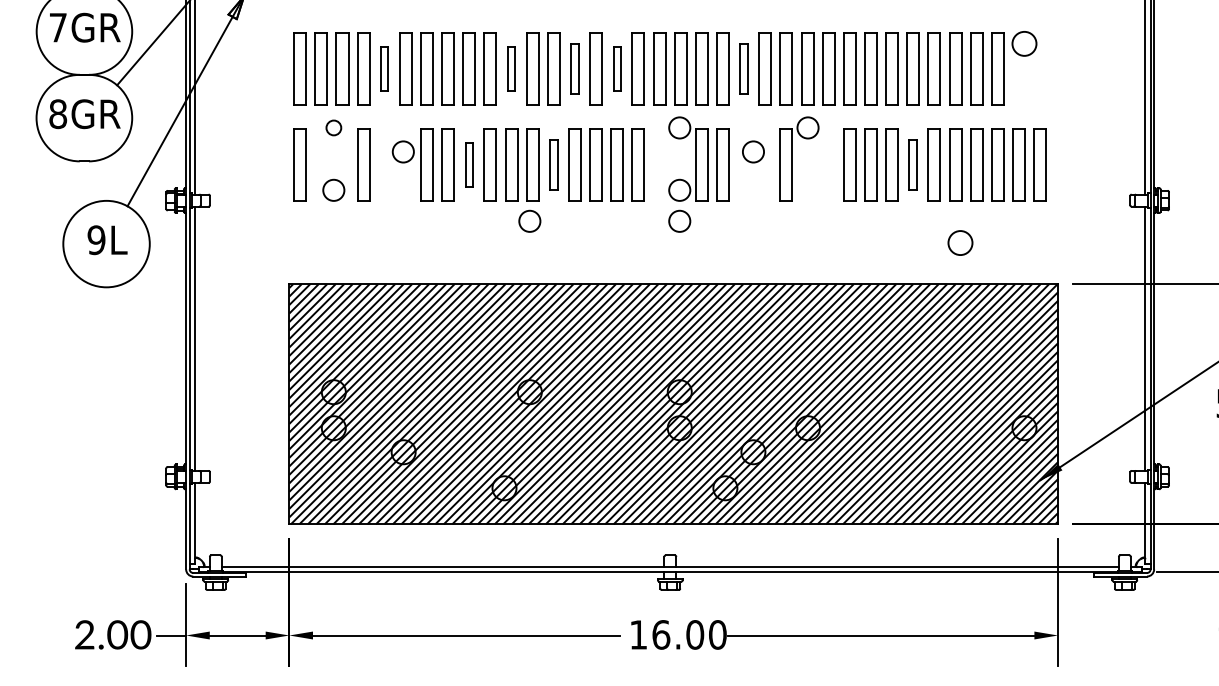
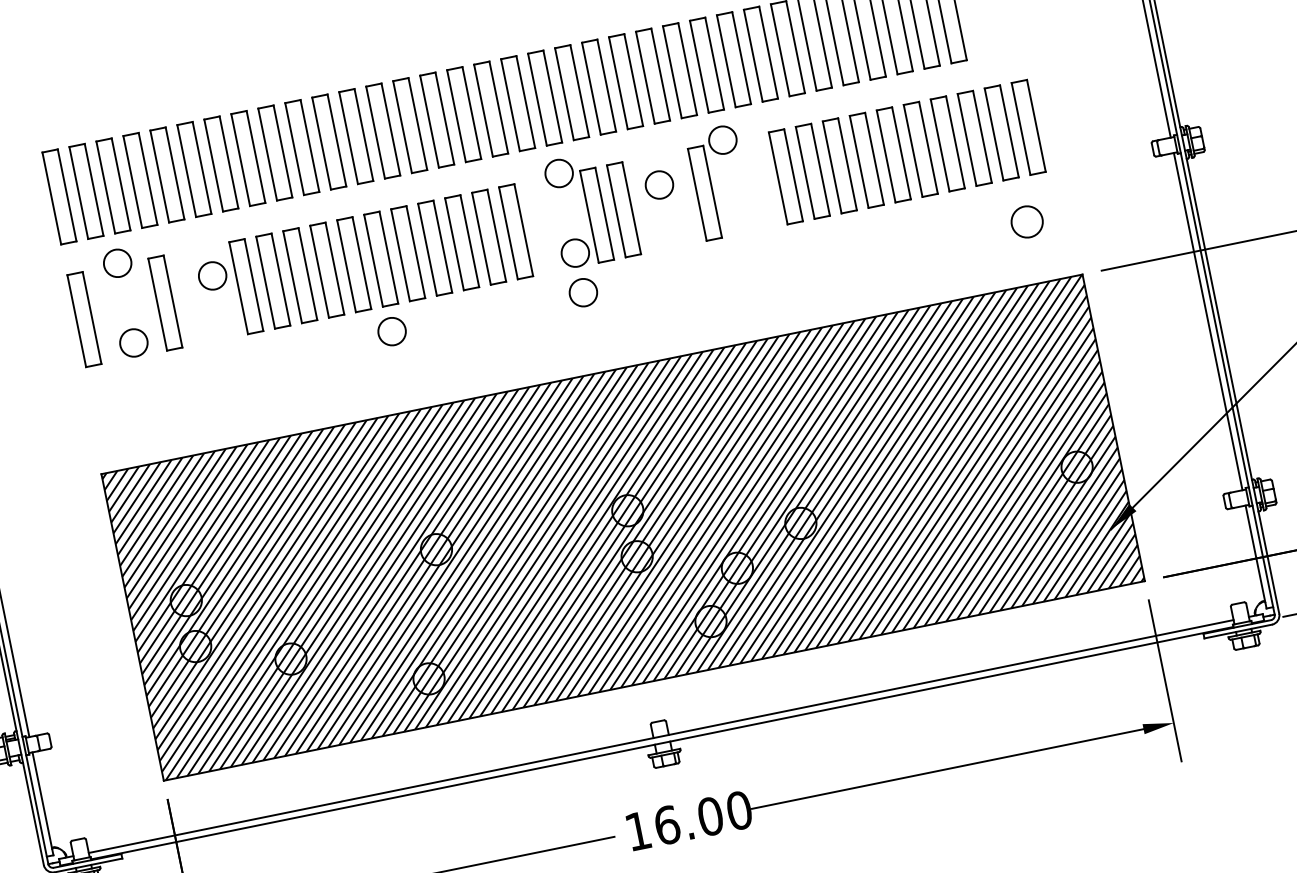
part: (384, 68) -> (166, 174), size x1.67
part: (511, 68) -> (328, 141), size x1.67
part: (574, 68) -> (409, 124), size x1.43
part: (616, 68) -> (463, 114), size x1.67
part: (743, 68) -> (625, 81), size x1.43
circle: (333, 127) -> (117, 262), size x1.43
part: (468, 164) -> (299, 275), size x1.67
part: (553, 164) -> (407, 252), size x1.43
part: (912, 164) -> (865, 159), size x1.43
circle: (960, 242) -> (1027, 221), moved

